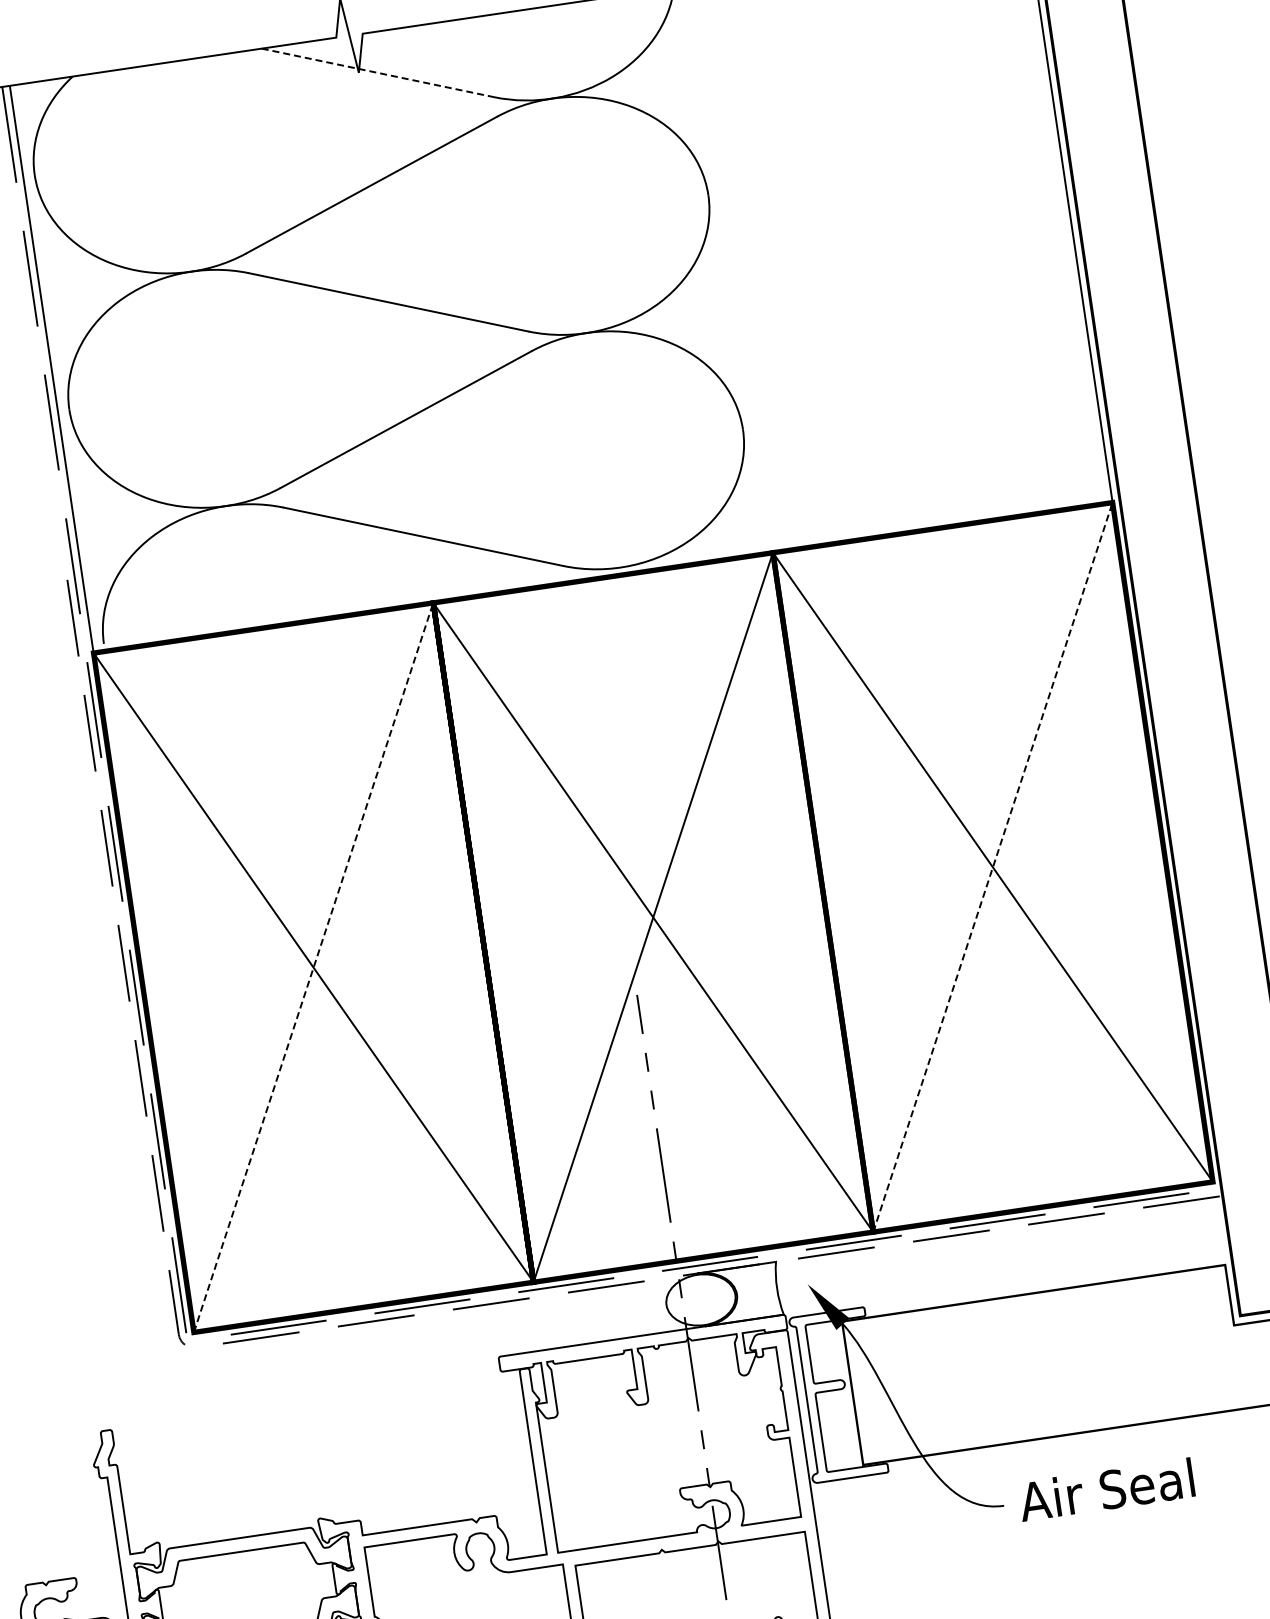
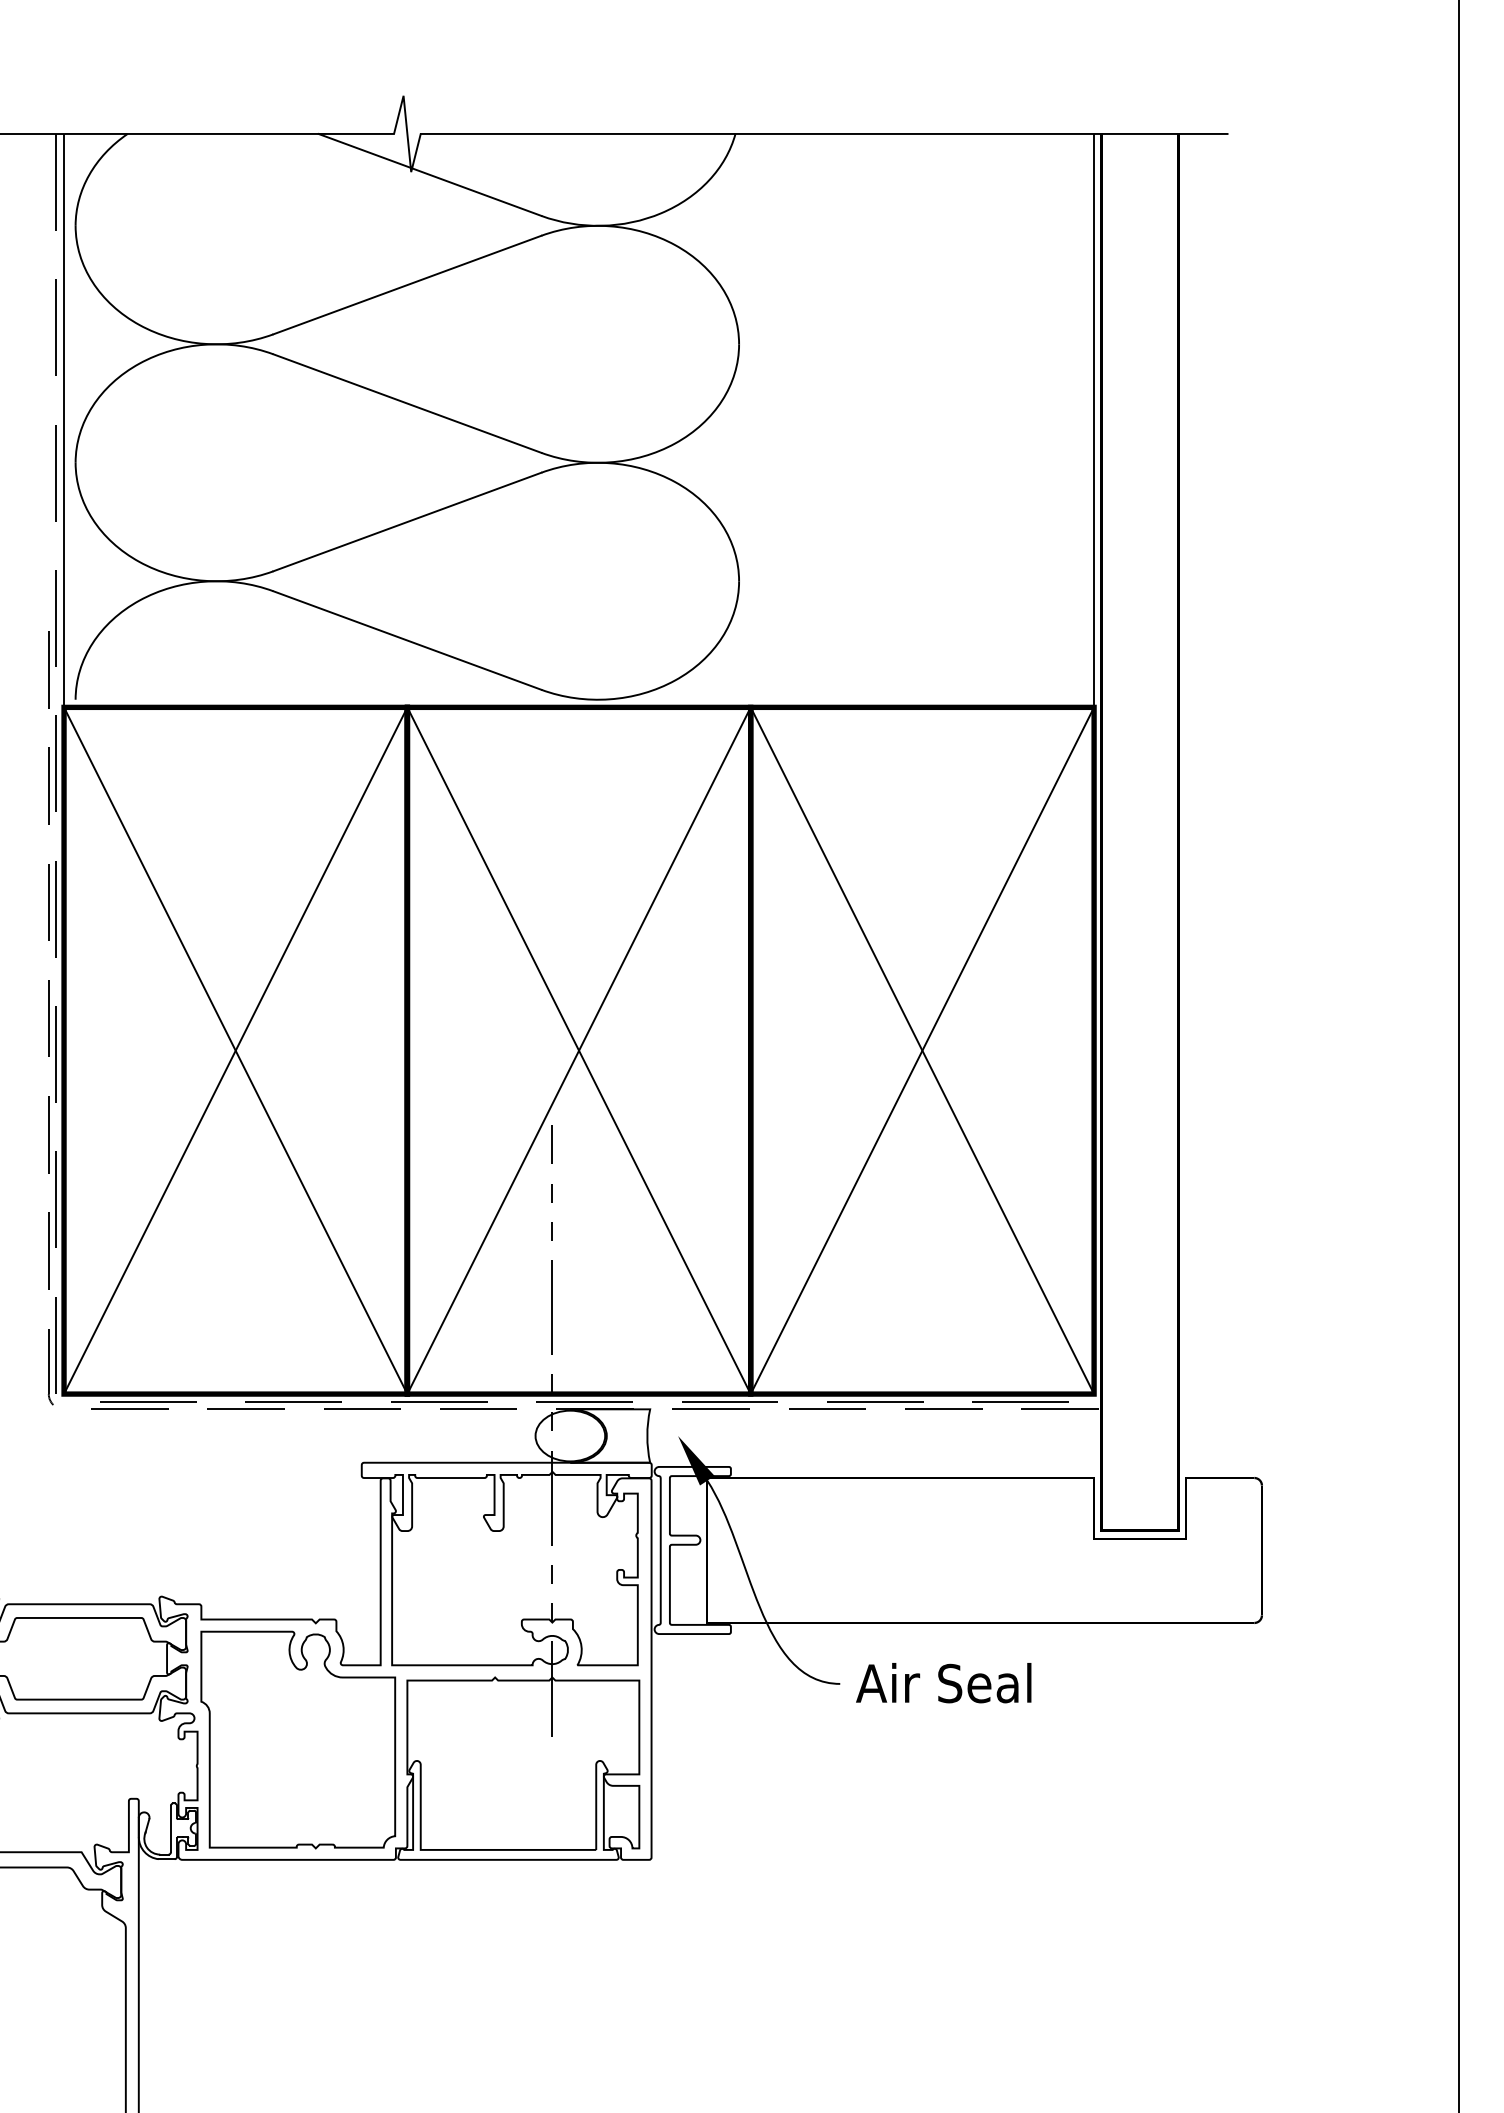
line: (378, 72) -> (430, 174), dashed -> solid
line: (992, 867) -> (922, 1050), dashed -> solid
line: (313, 967) -> (235, 1050), dashed -> solid

